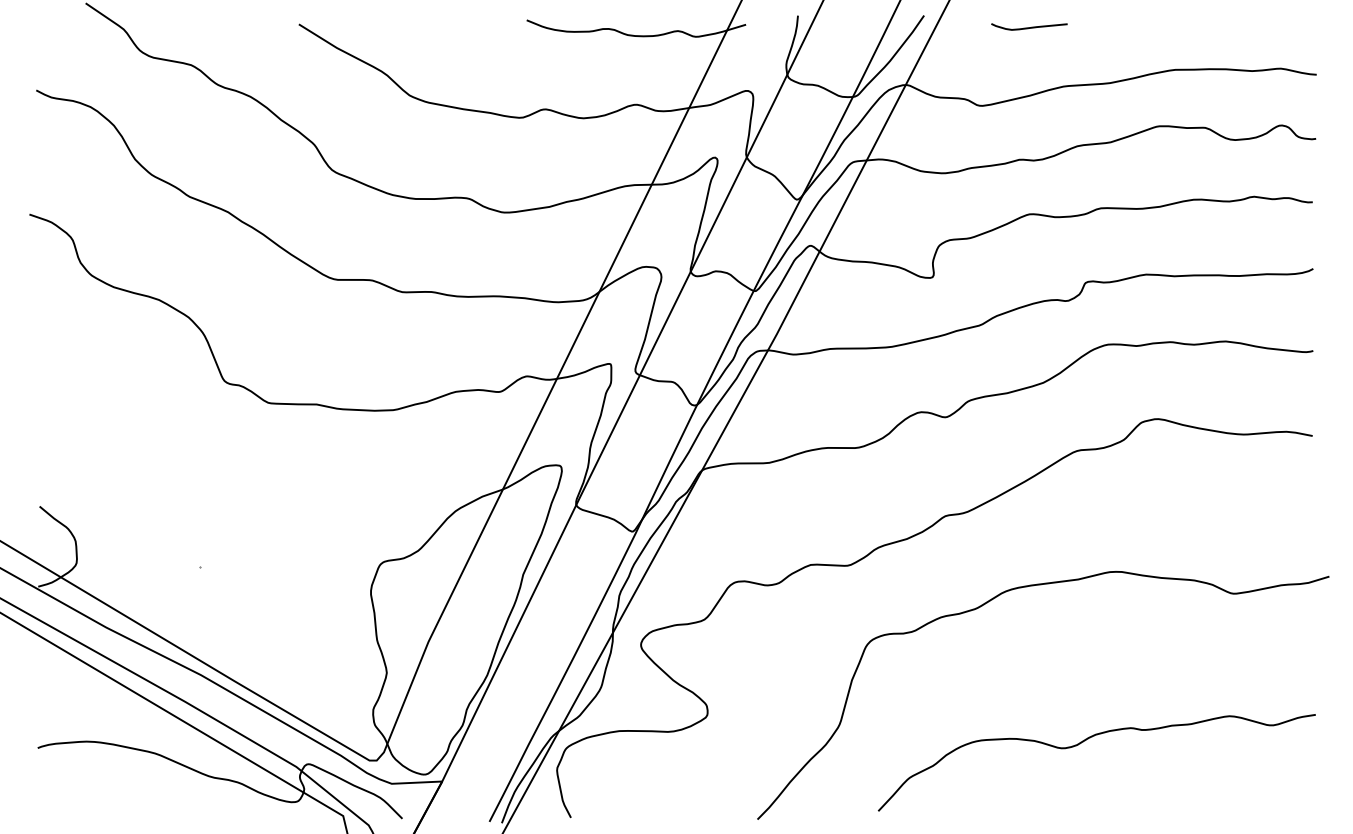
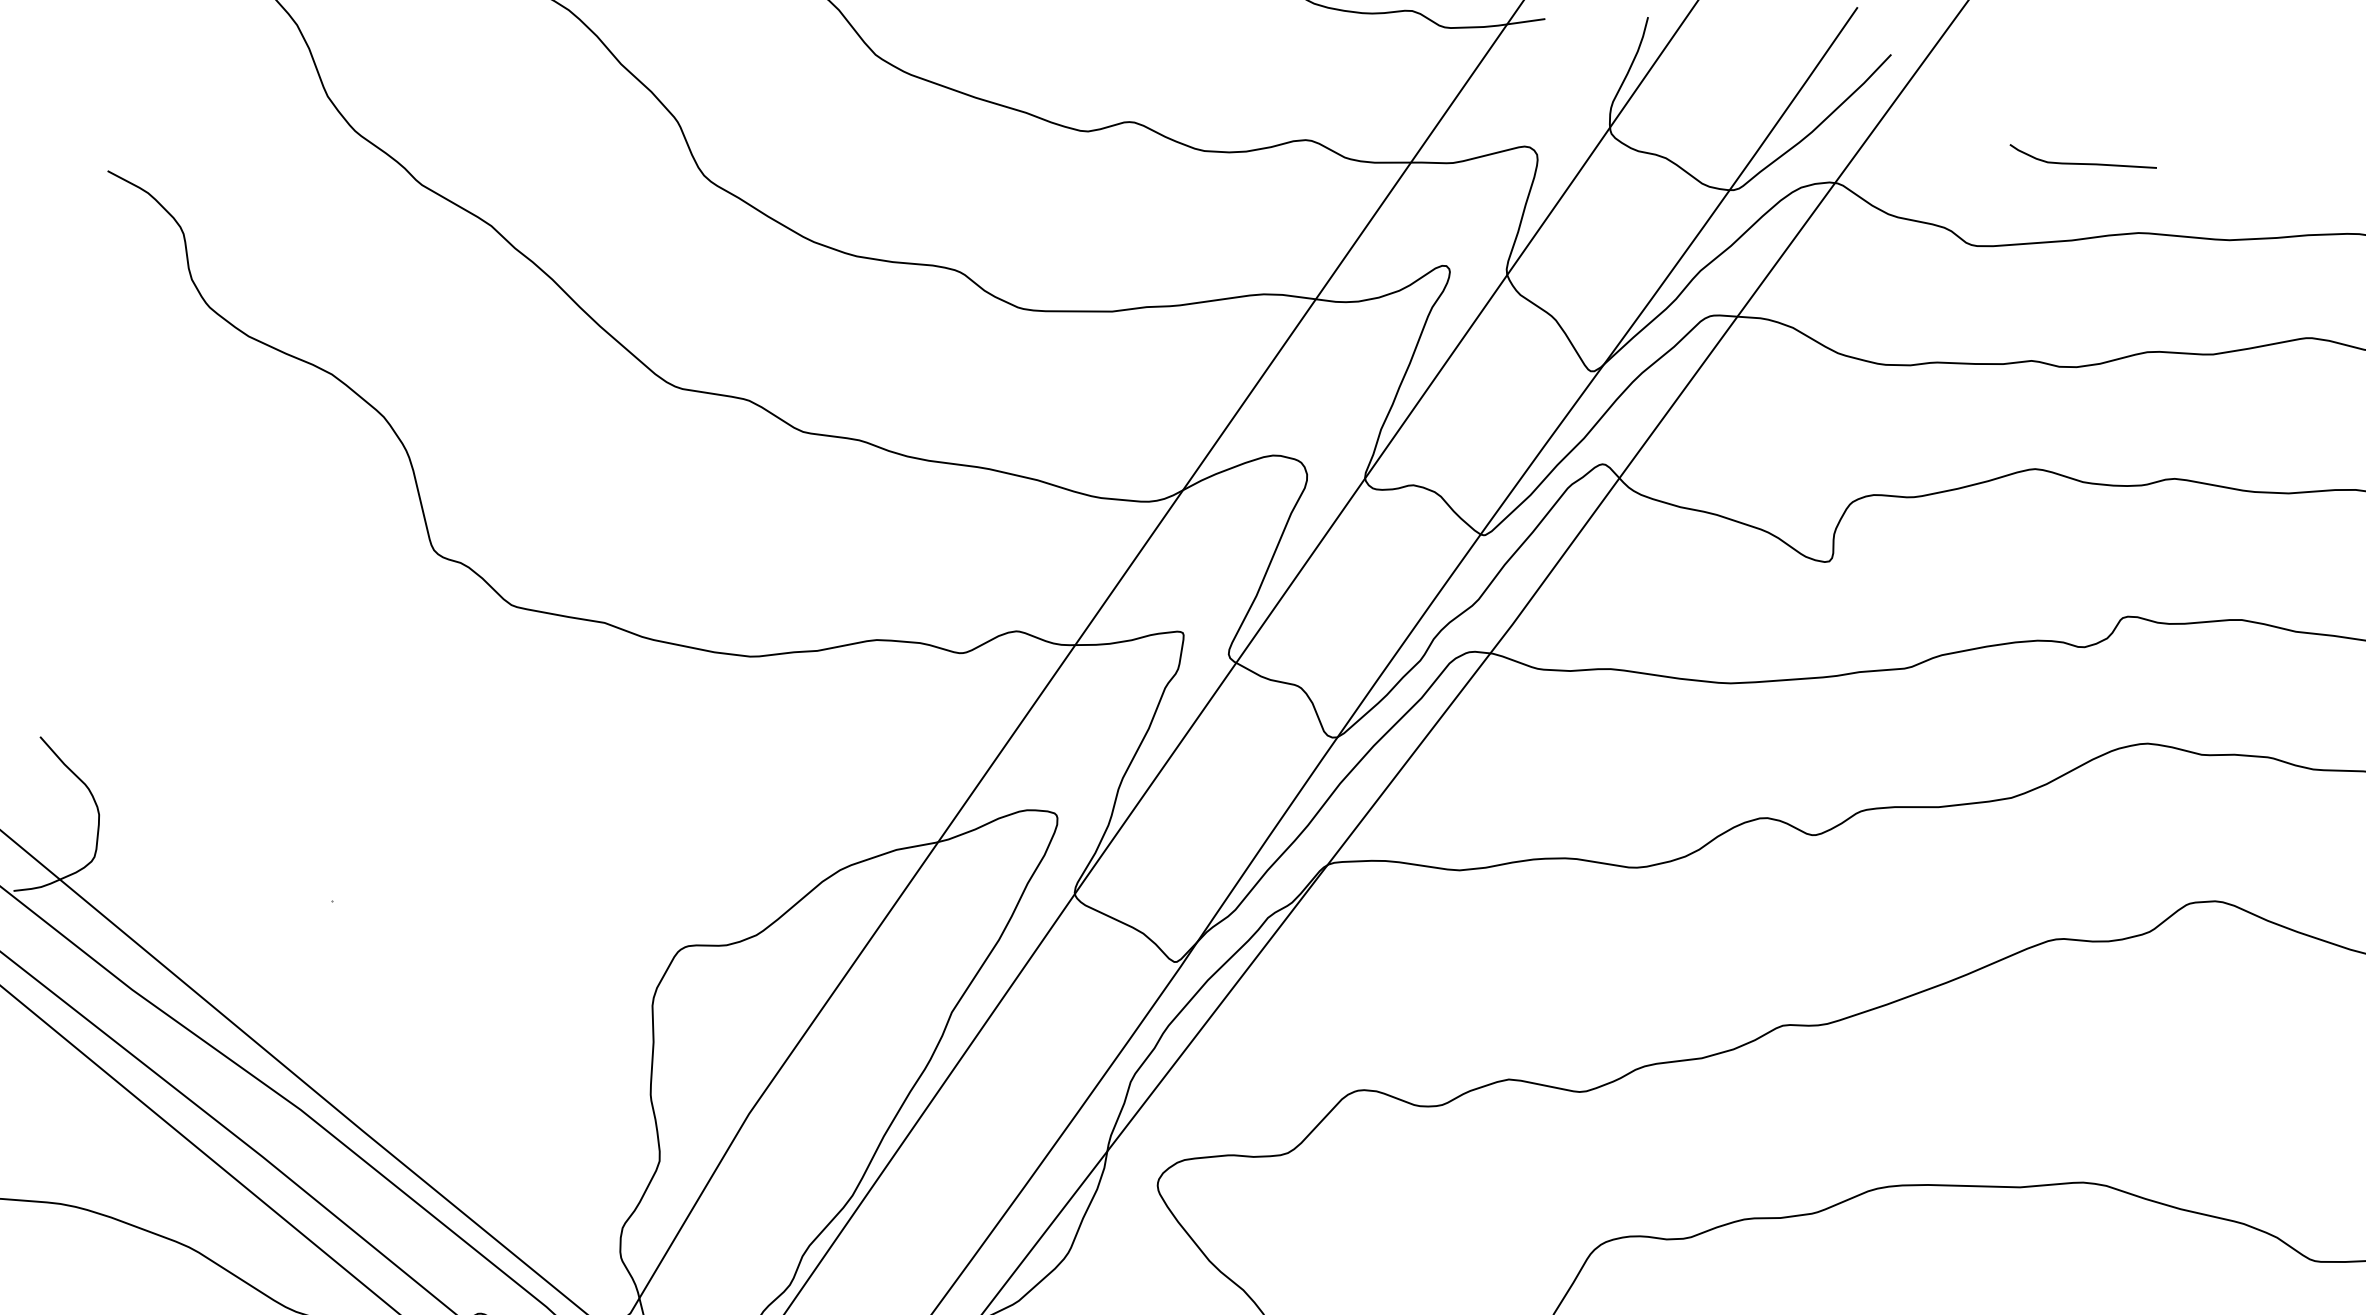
curve: (1029, 27) -> (2082, 162), moved

